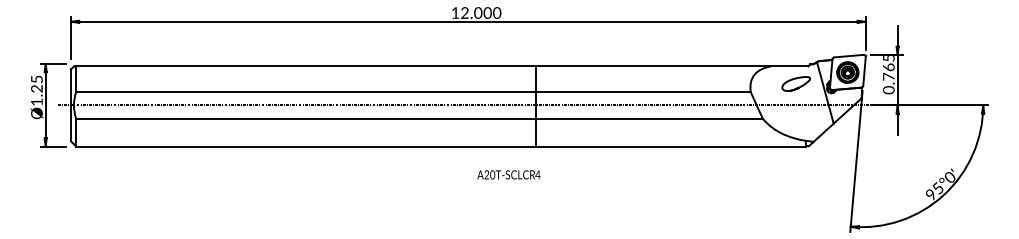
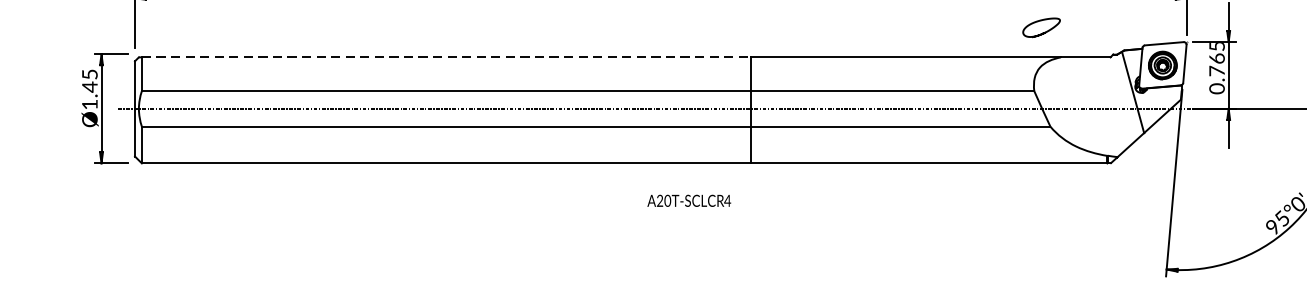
line: (306, 66) -> (446, 57), solid -> dashed
curve: (793, 80) -> (1038, 23), moved
text: (36, 88) -> (89, 86), Ø1.25 -> Ø1.45
text: (508, 174) -> (688, 200), moved

